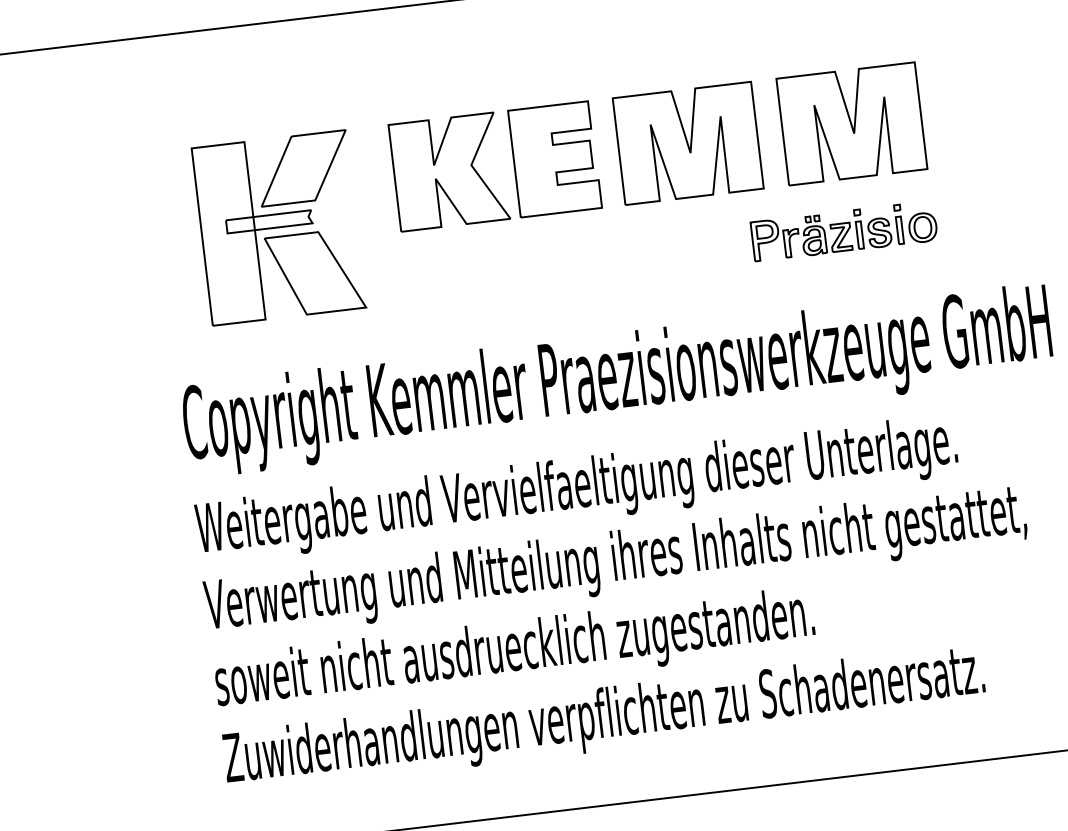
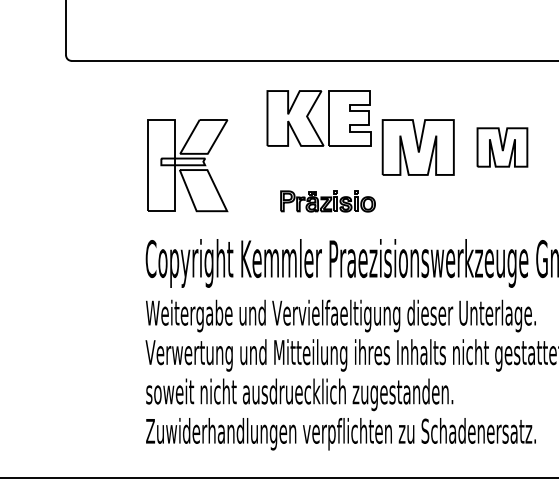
part: (852, 123) -> (502, 147), size x0.7
part: (483, 177) -> (312, 123), moved
part: (278, 227) -> (187, 165), moved
part: (843, 231) -> (327, 201), moved

